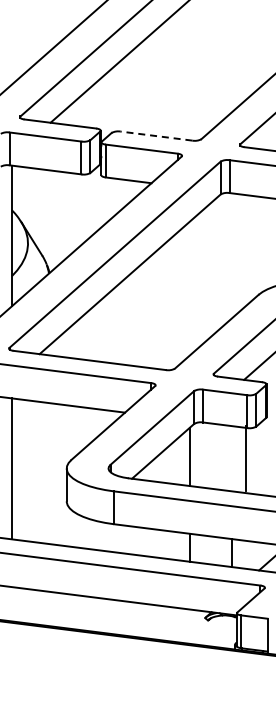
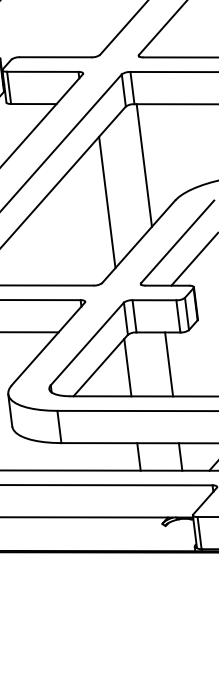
line: (156, 136) -> (55, 57), dashed -> solid
line: (231, 255) -> (143, 165), added
line: (190, 288) -> (107, 202), added
line: (245, 458) -> (168, 364), moved

